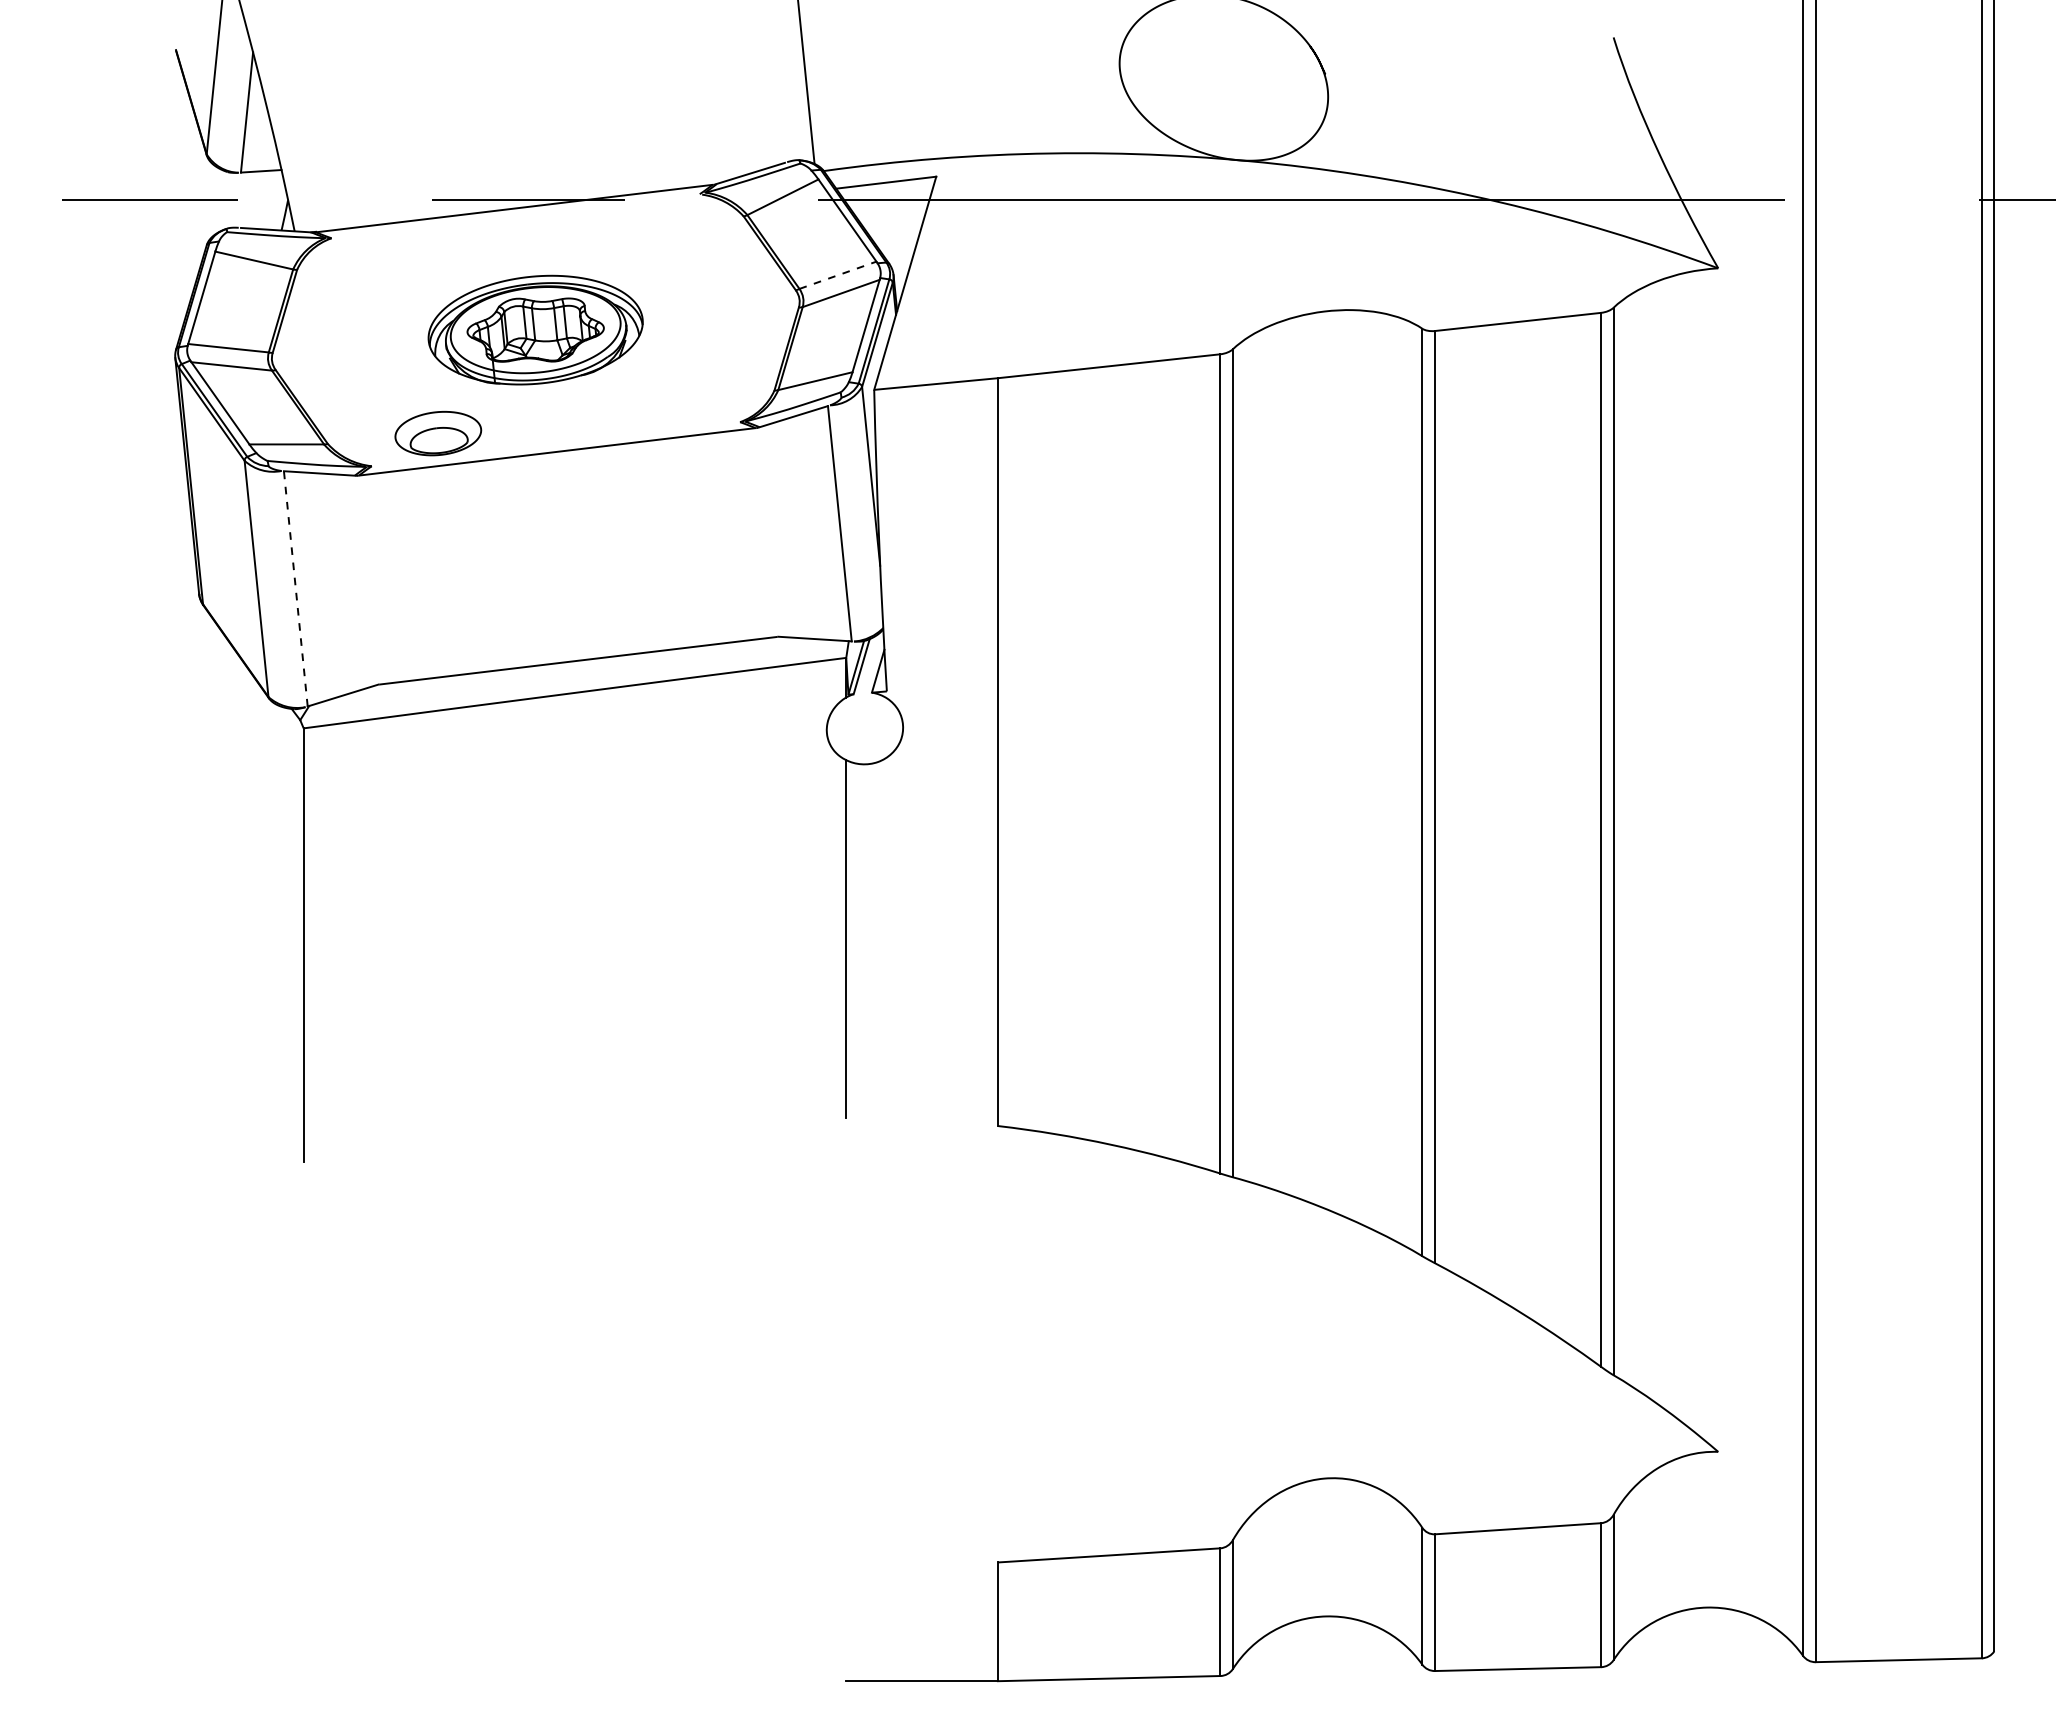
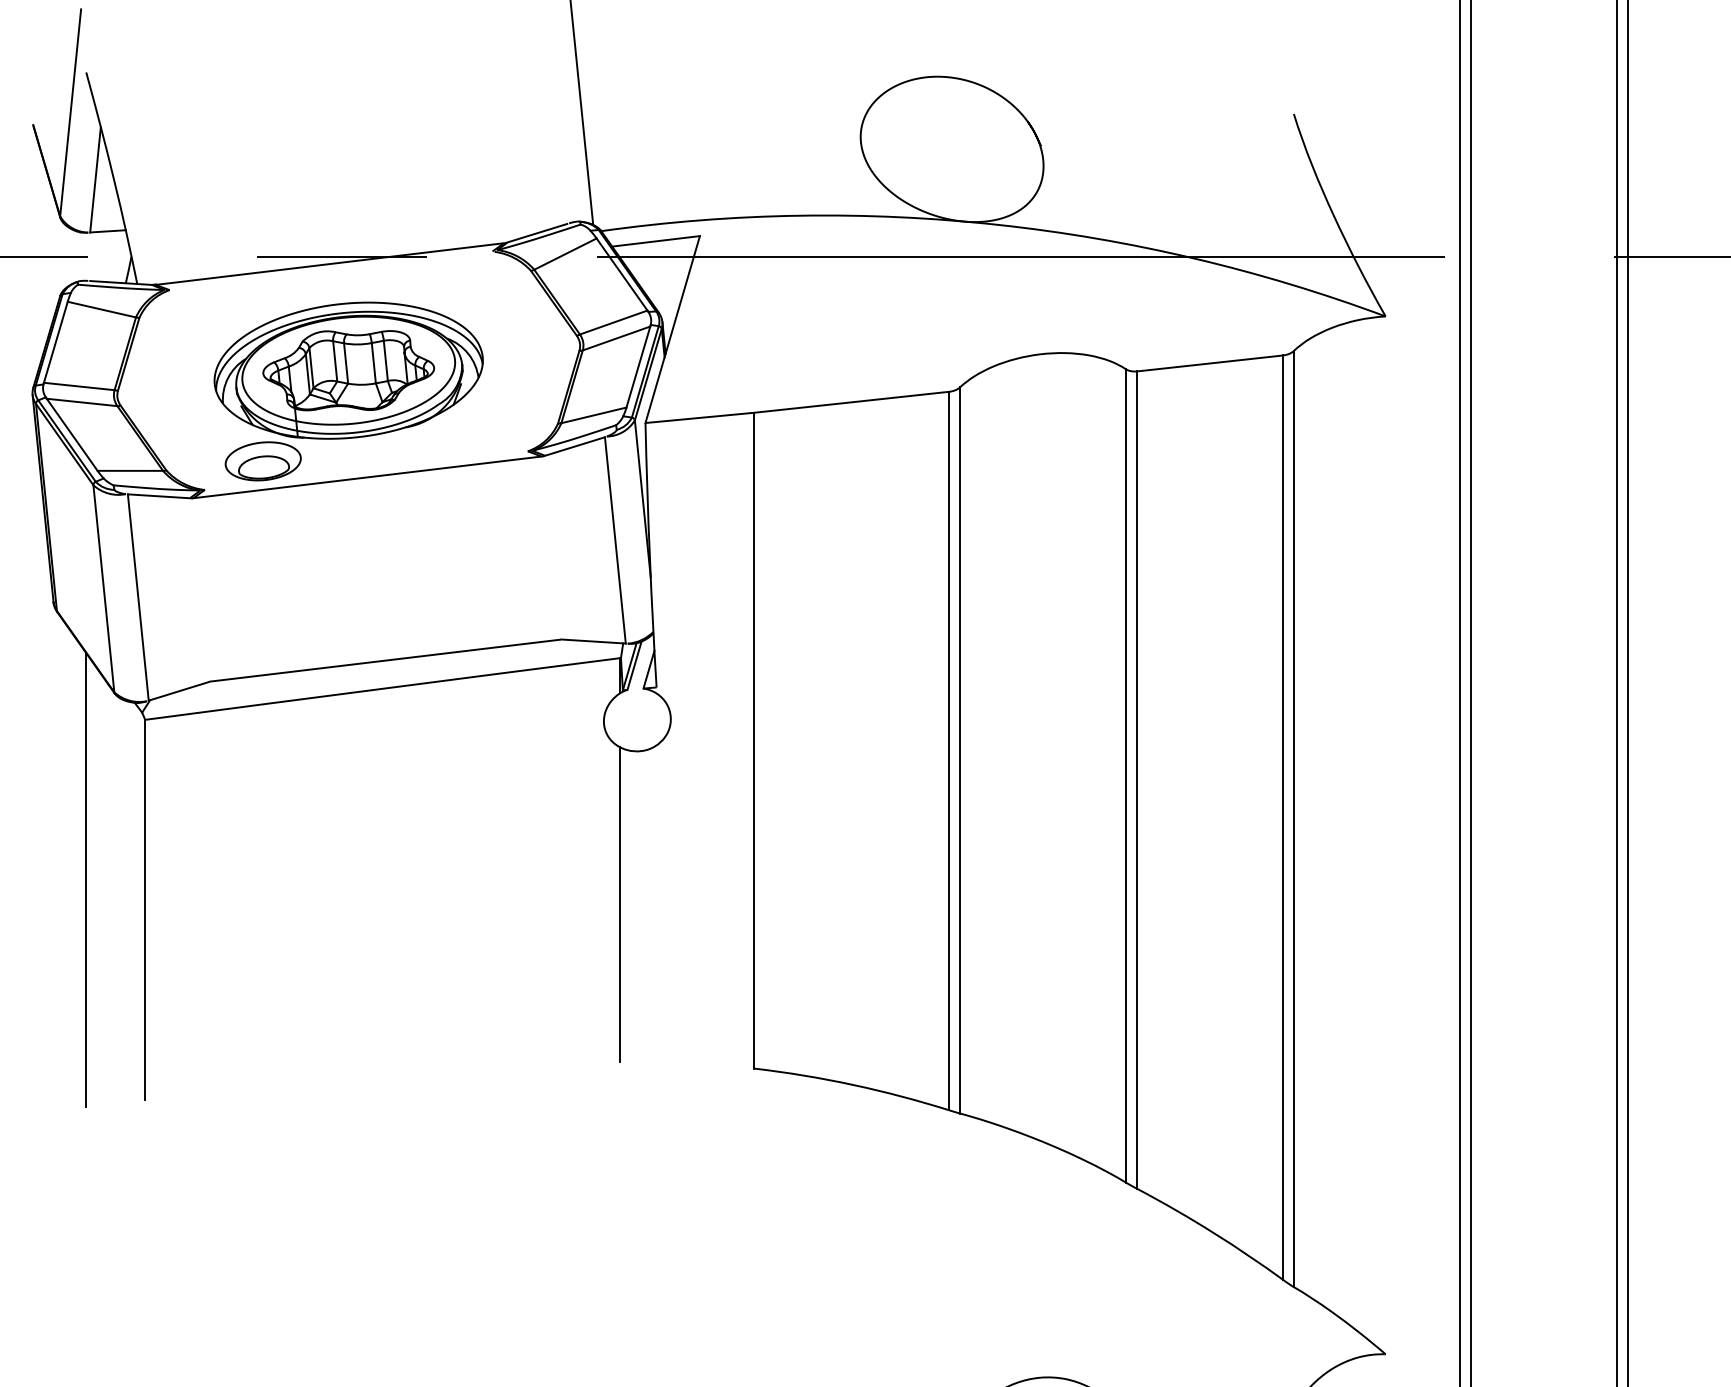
line: (837, 275) -> (613, 322), dashed -> solid
part: (535, 329) -> (348, 370), size x1.43
line: (295, 588) -> (138, 597), dashed -> solid
line: (236, 911) -> (86, 880), added

